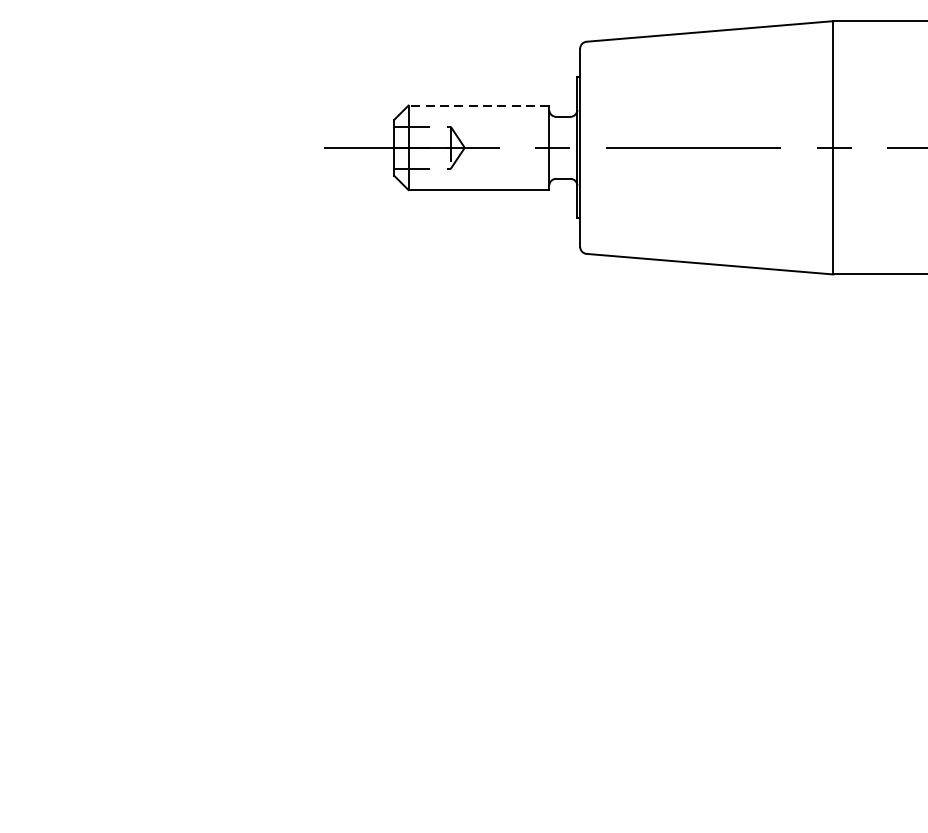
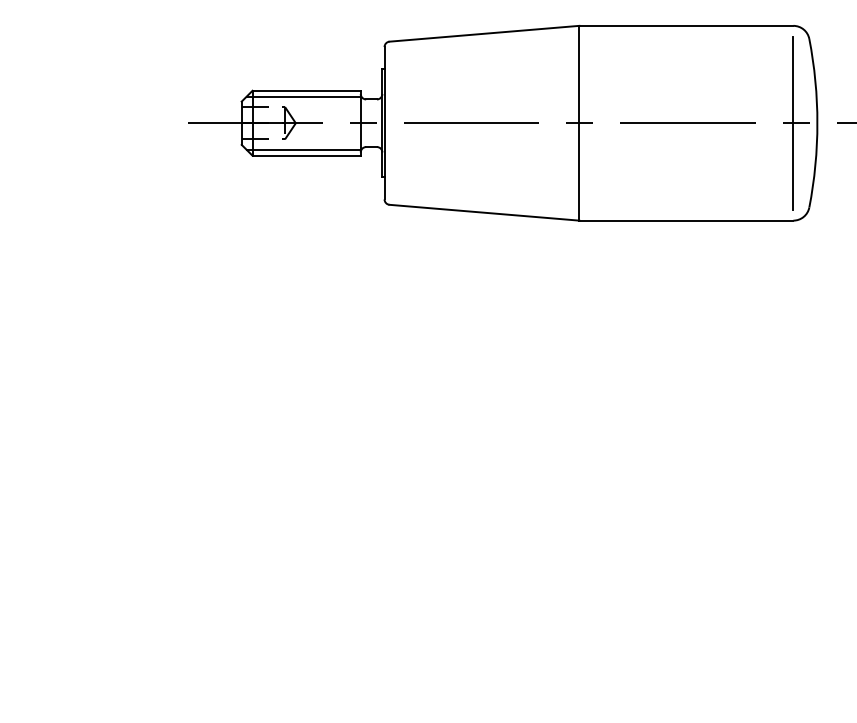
line: (478, 105) -> (306, 90), dashed -> solid
line: (474, 113) -> (303, 96), added
line: (474, 181) -> (303, 149), added

